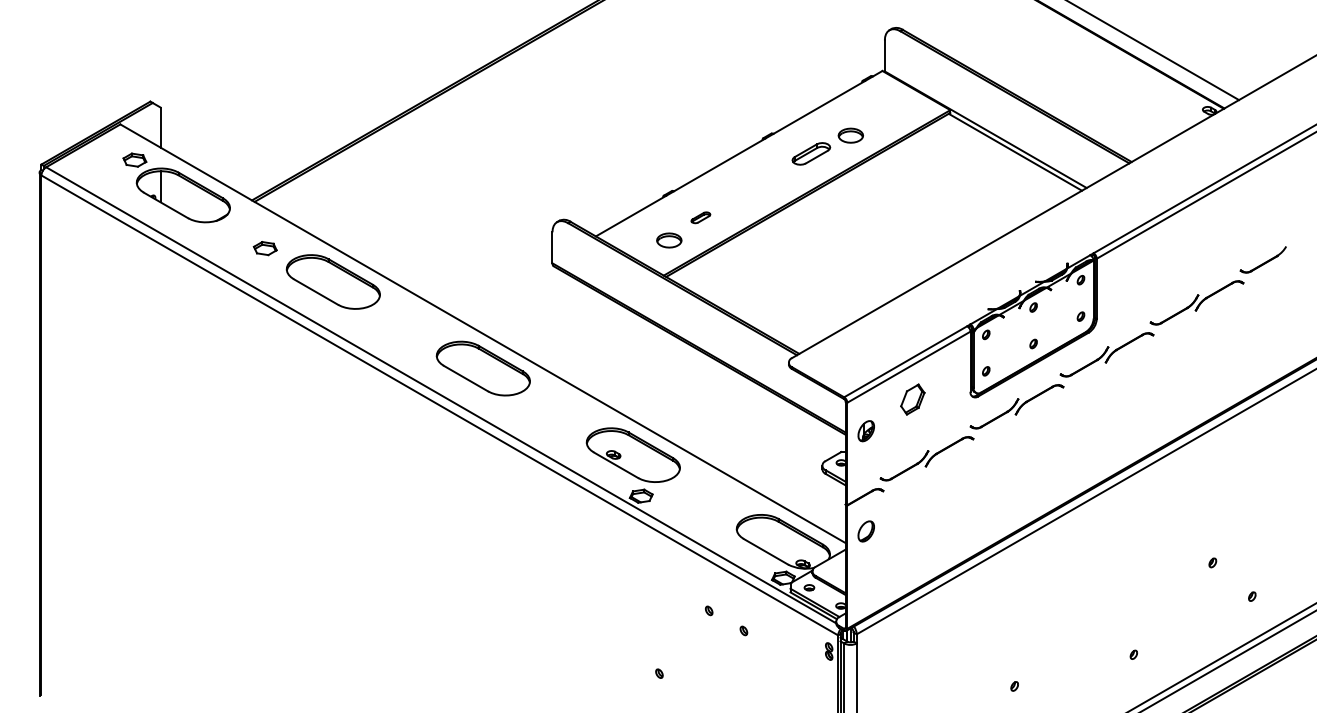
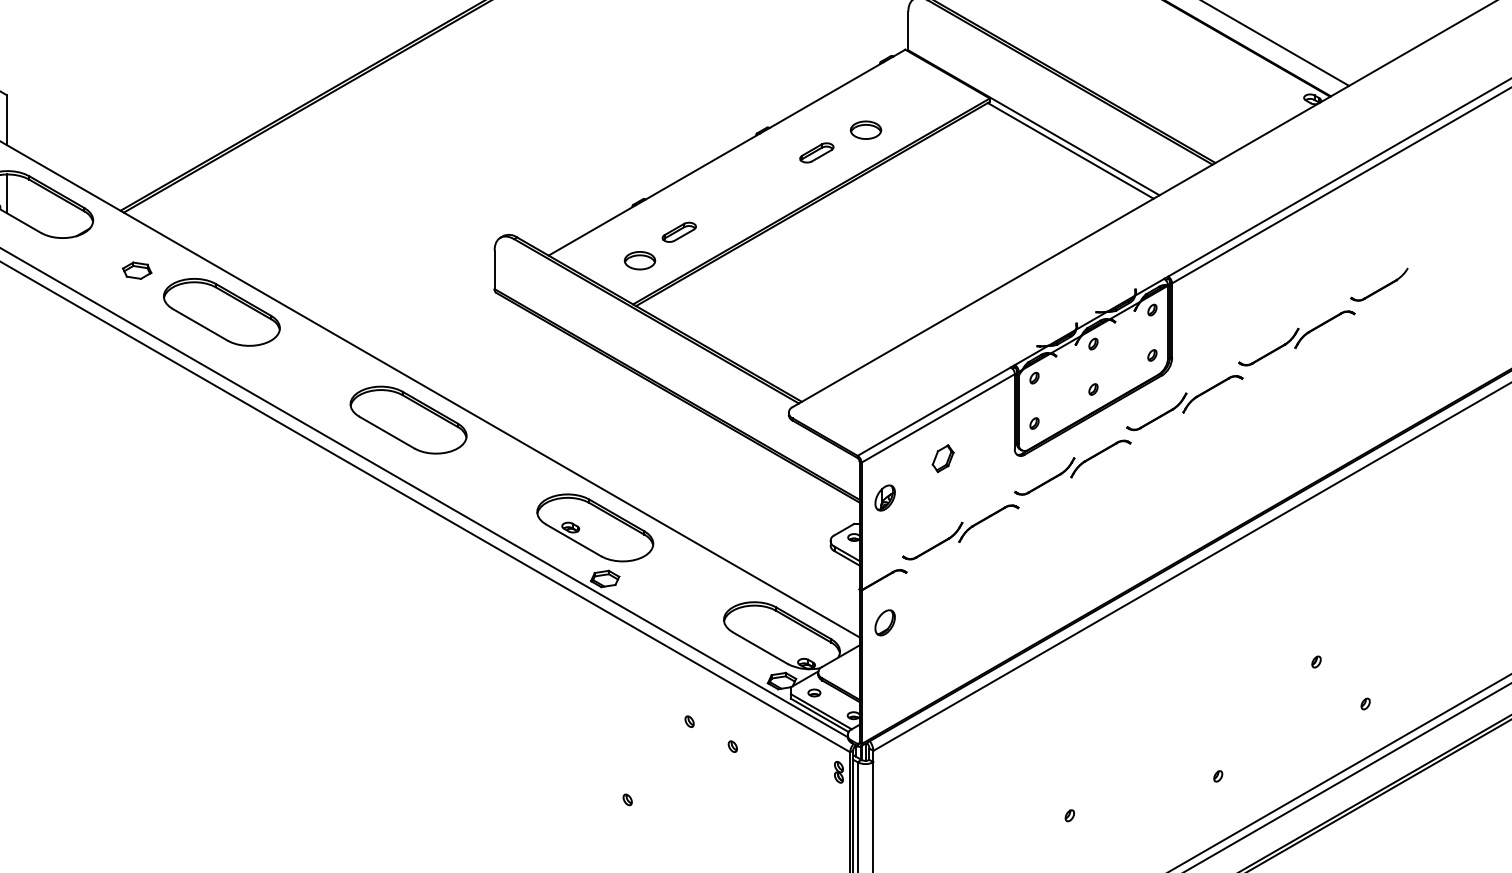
part: (811, 153) -> (816, 152), size x0.71
part: (700, 217) -> (678, 232), size x1.43
part: (912, 399) -> (942, 458), size x0.71

